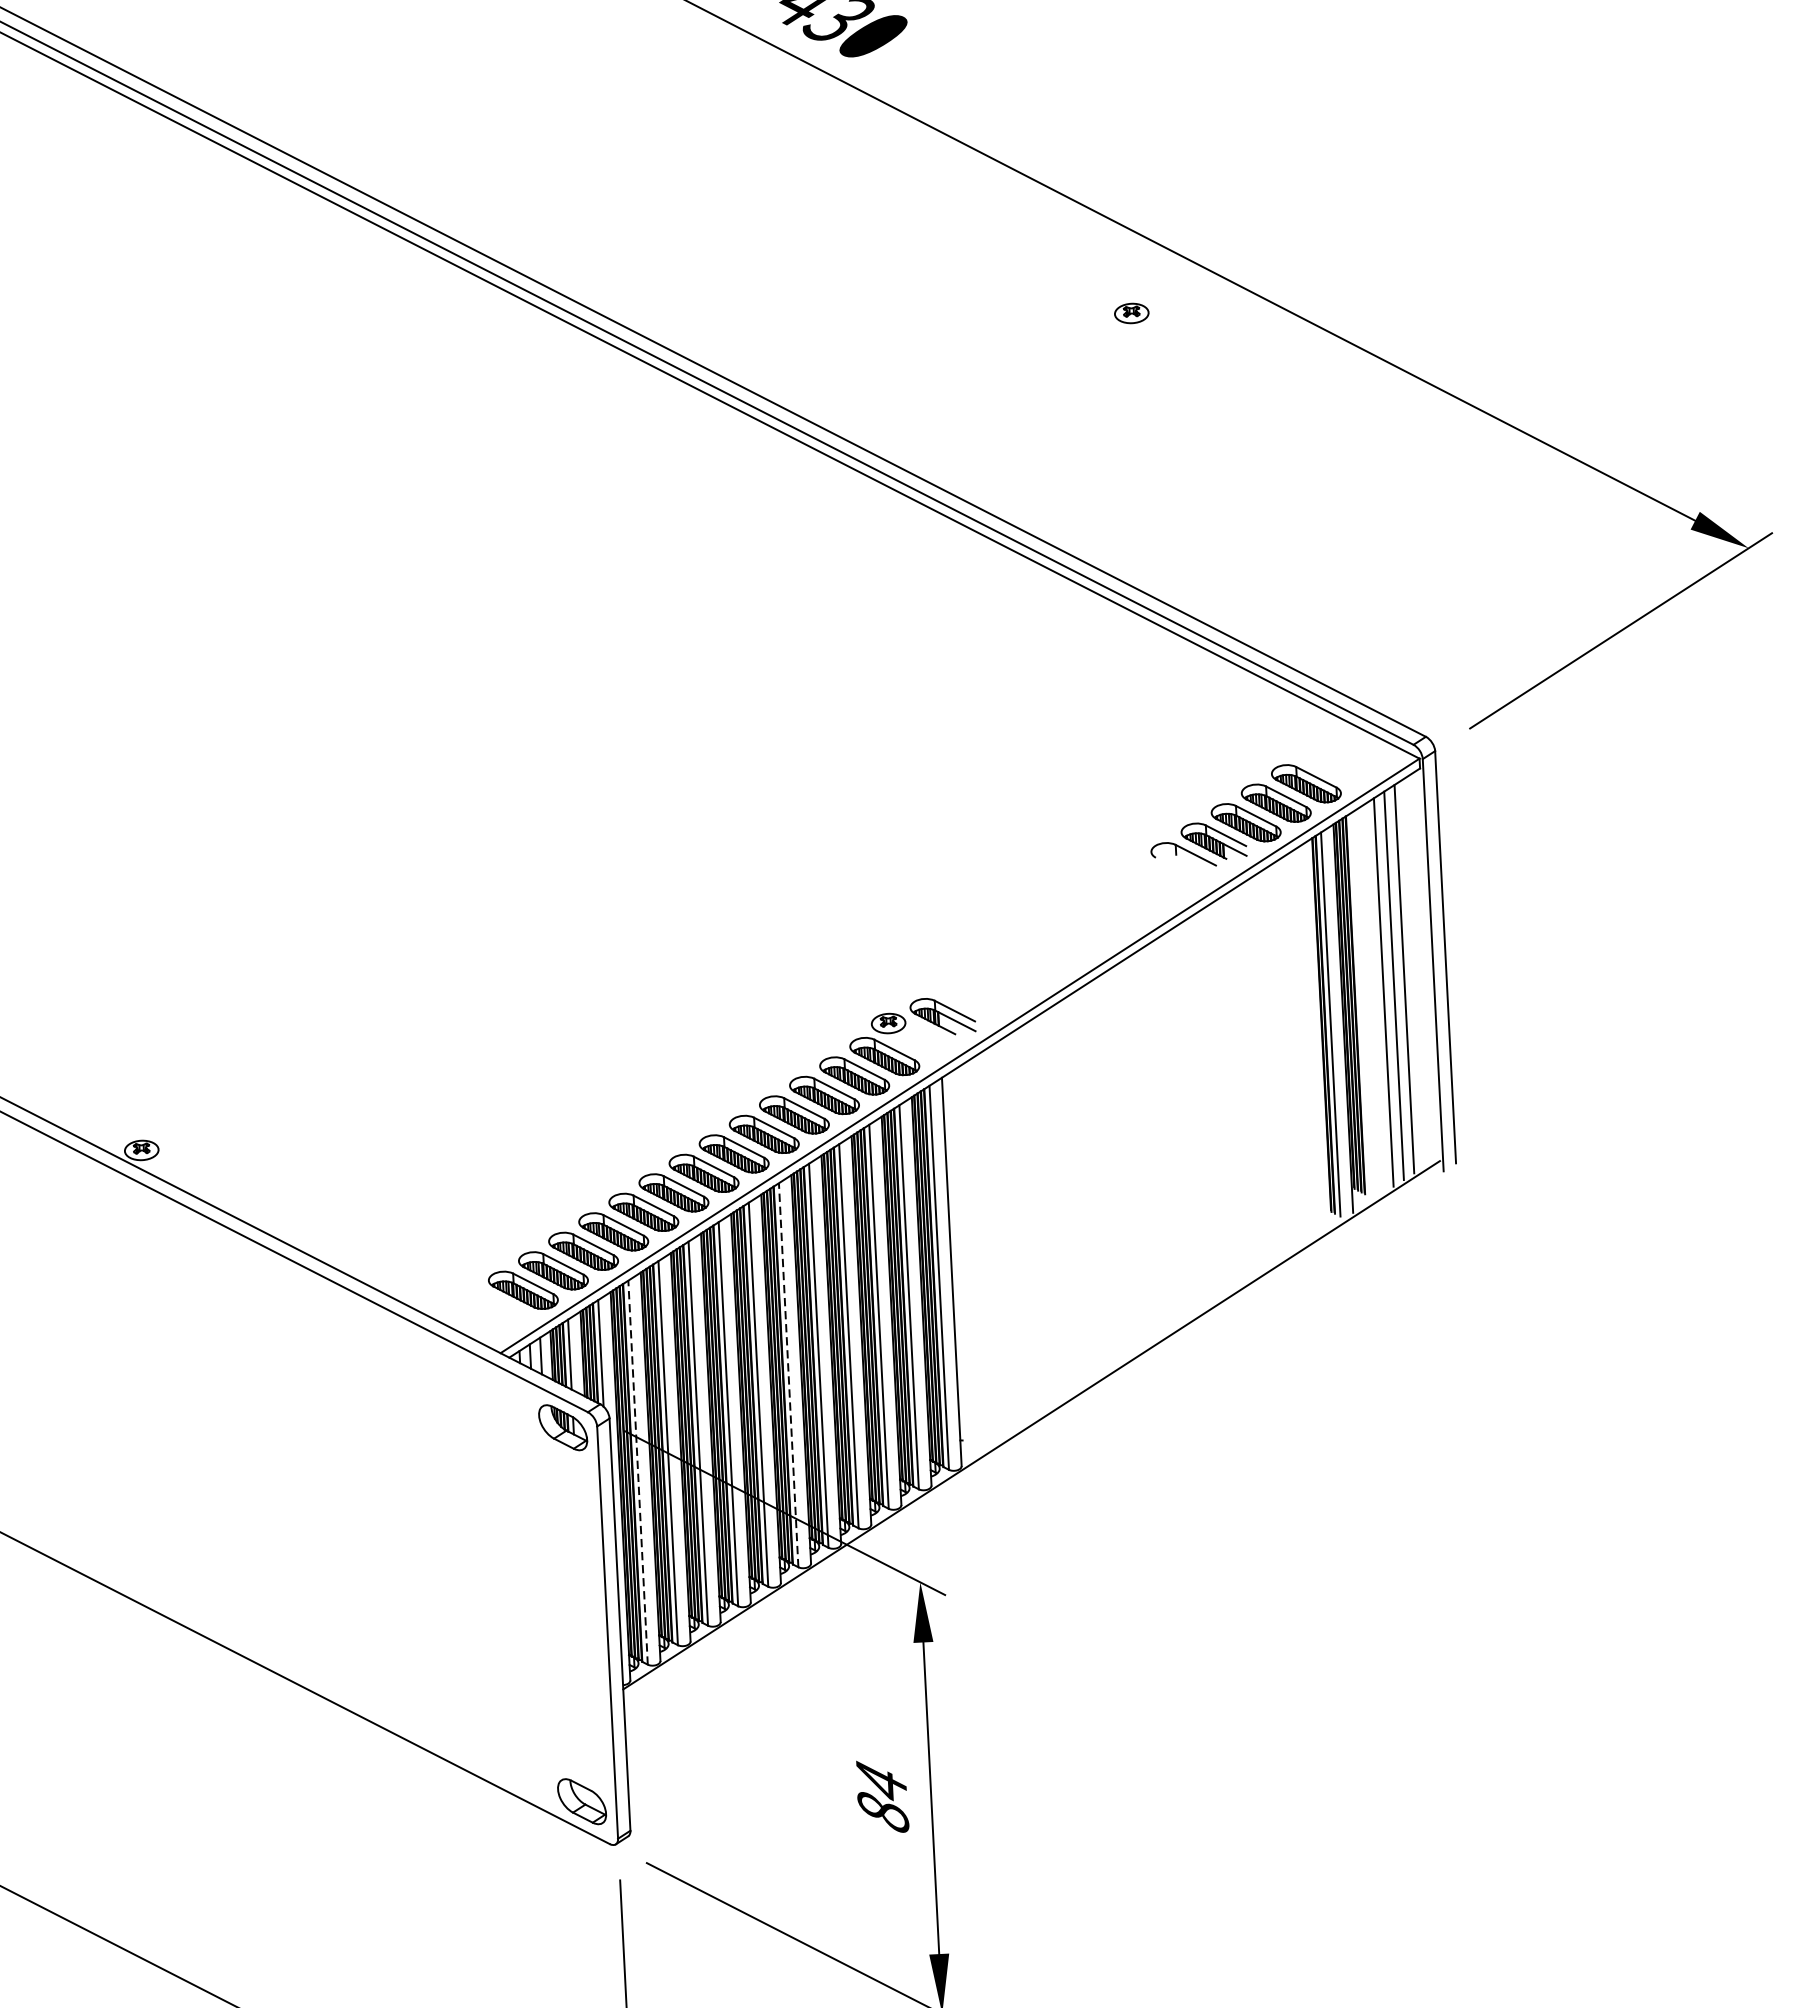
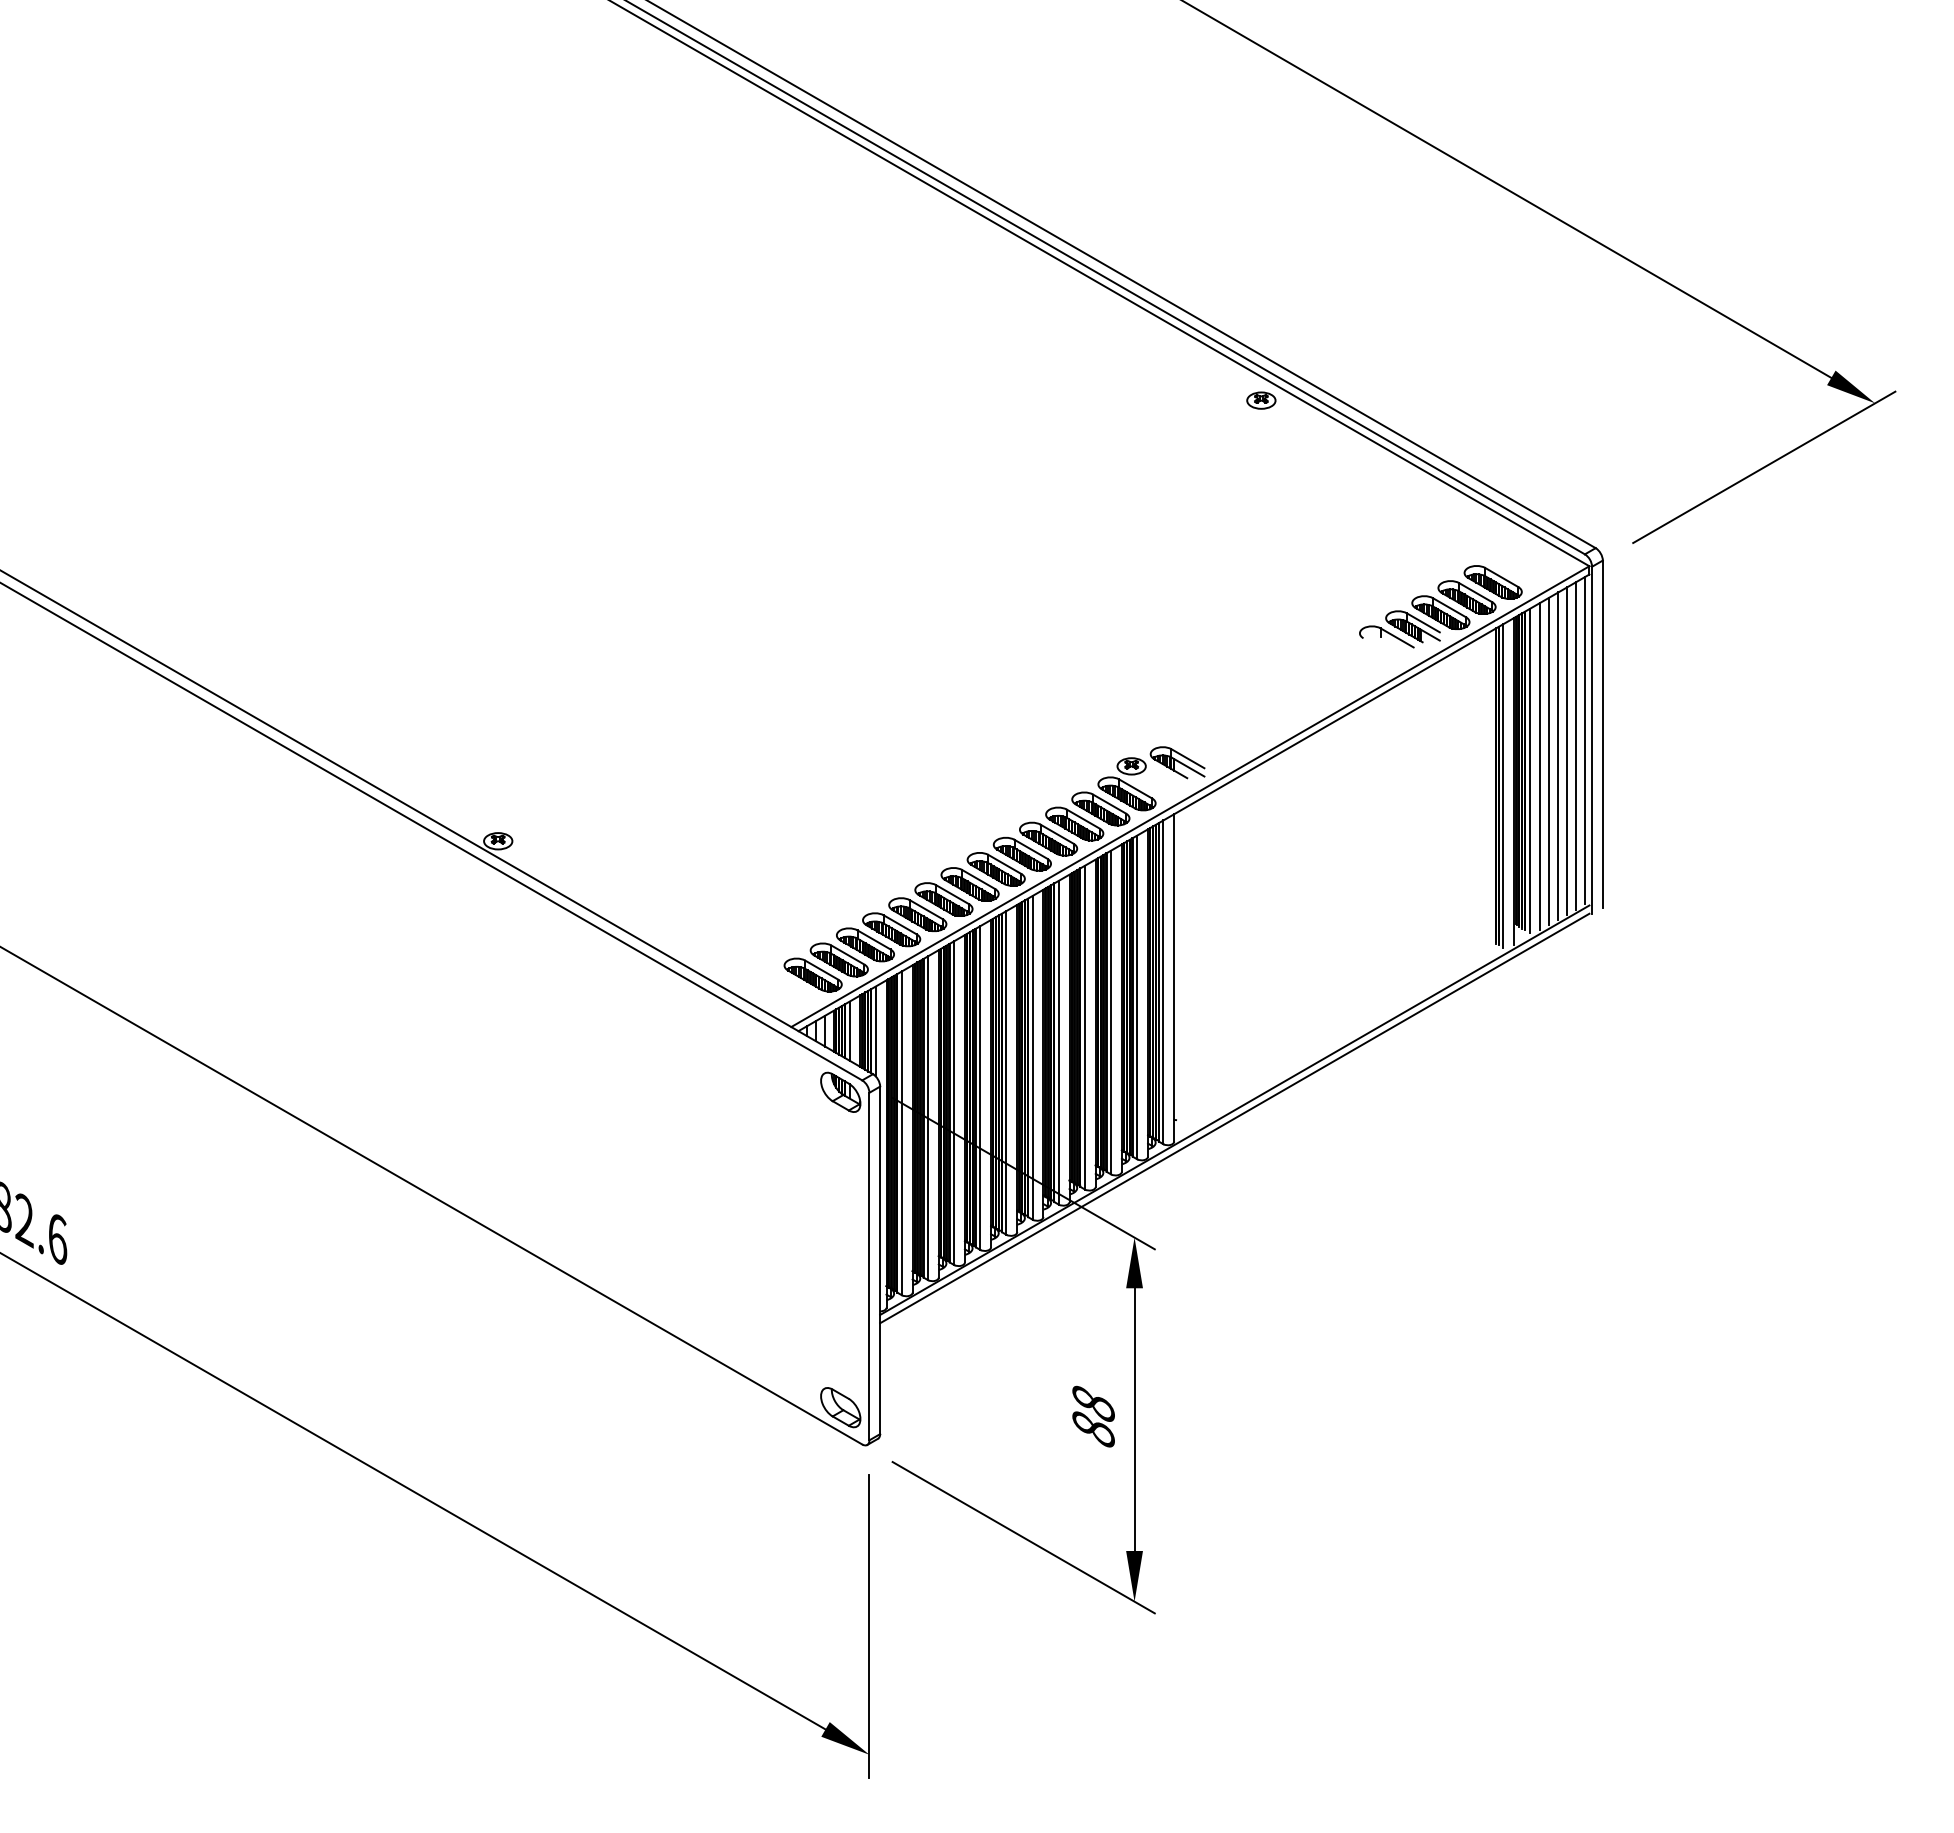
part: (1131, 313) -> (1261, 400), moved
line: (1425, 965) -> (1585, 740), added
line: (1415, 972) -> (1576, 745), added
line: (1373, 999) -> (1540, 766), added
line: (1360, 1004) -> (1529, 770), added
line: (788, 1374) -> (1032, 1057), dashed -> solid
line: (1031, 1435) -> (1234, 1118), added
line: (637, 1472) -> (901, 1133), dashed -> solid
text: (881, 1781) -> (1093, 1403), 84 -> 88

